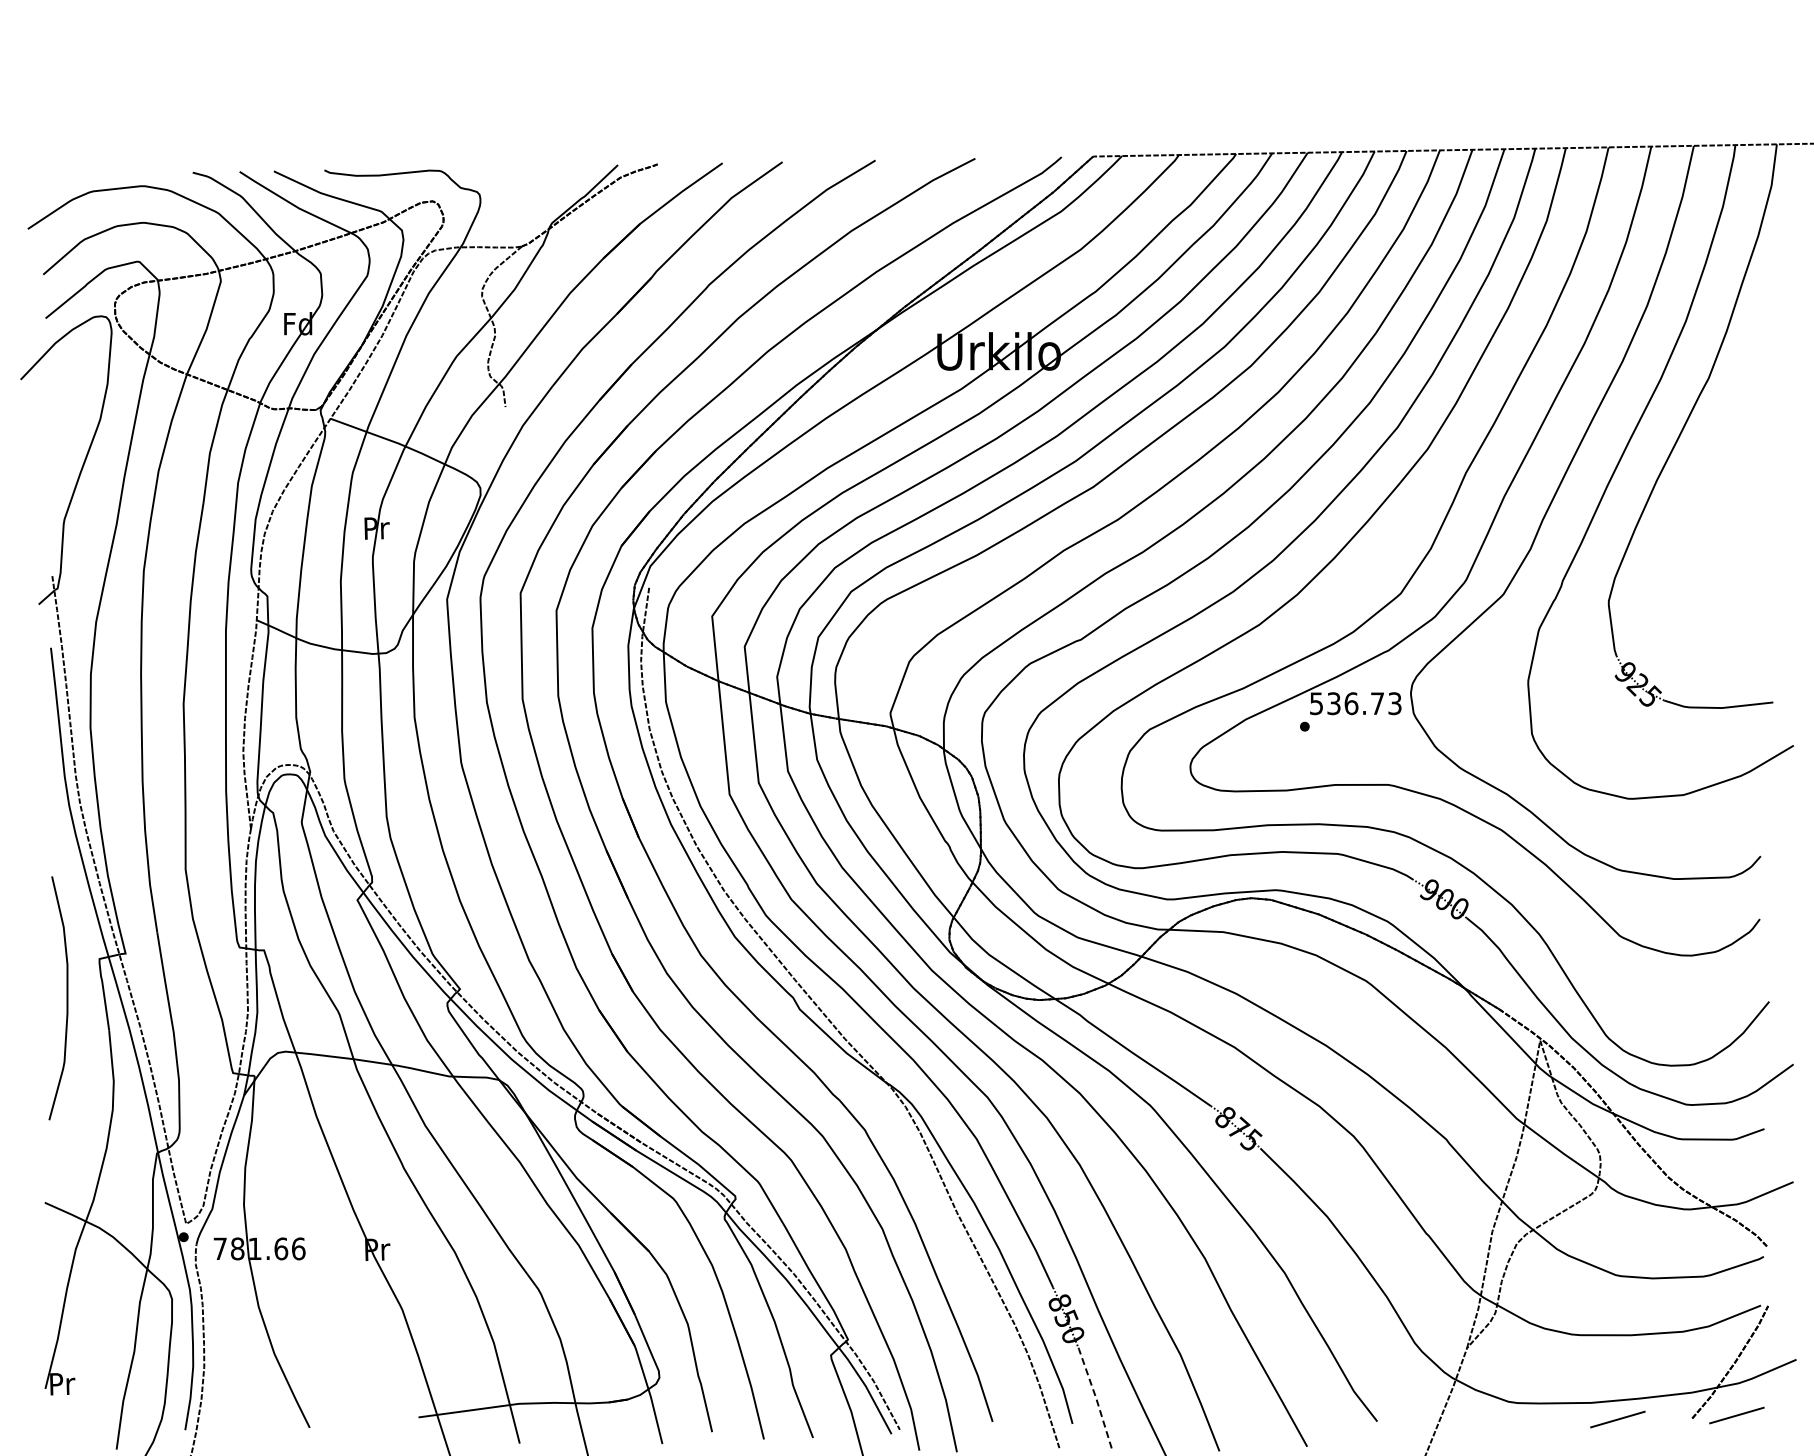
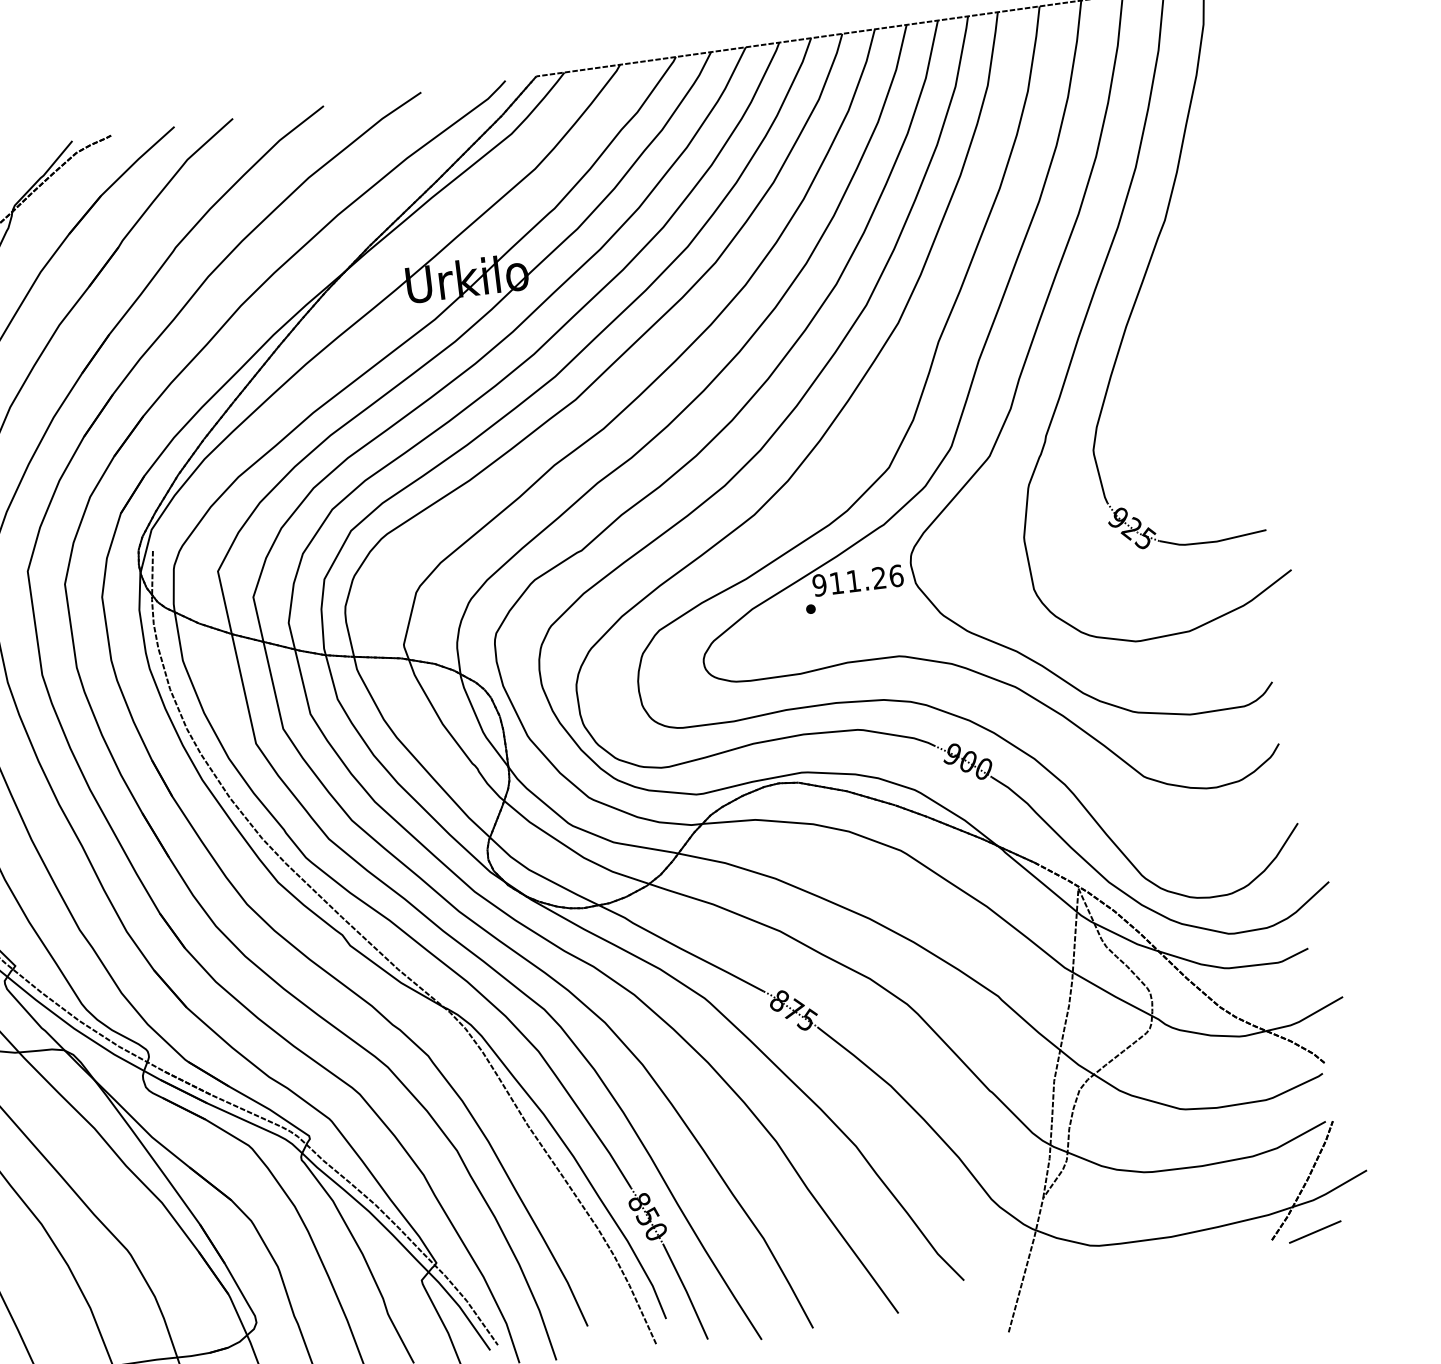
text: (1355, 703) -> (857, 580), 536.73 -> 911.26
line: (1096, 1398) -> (686, 1291), dashed -> solid
line: (1617, 1419) -> (1198, 1250), removed

